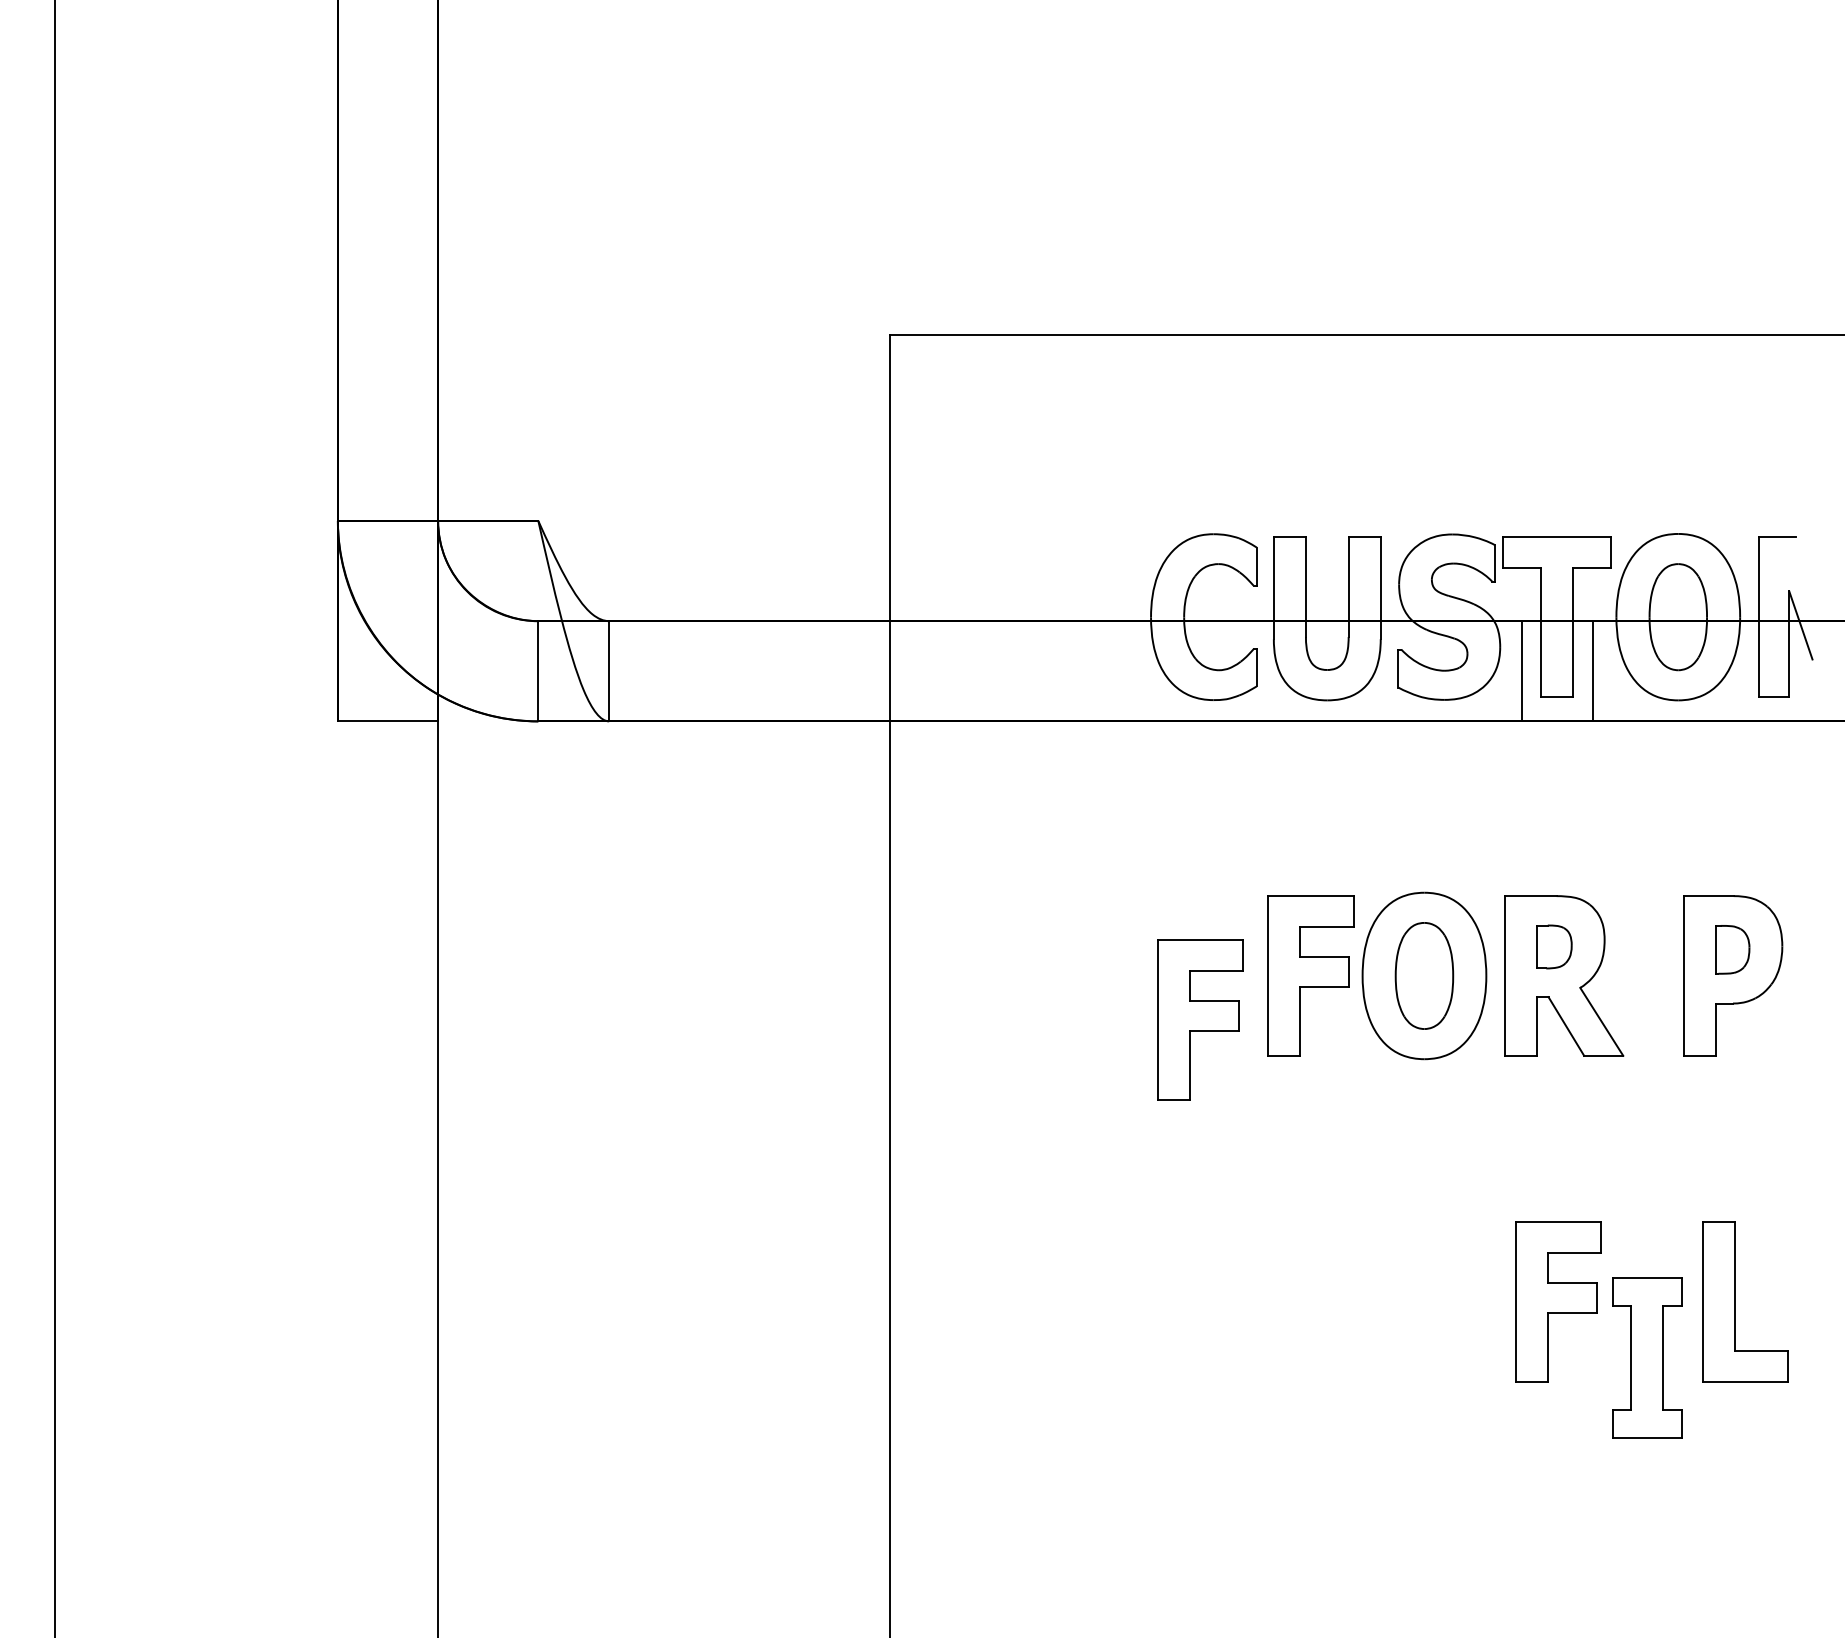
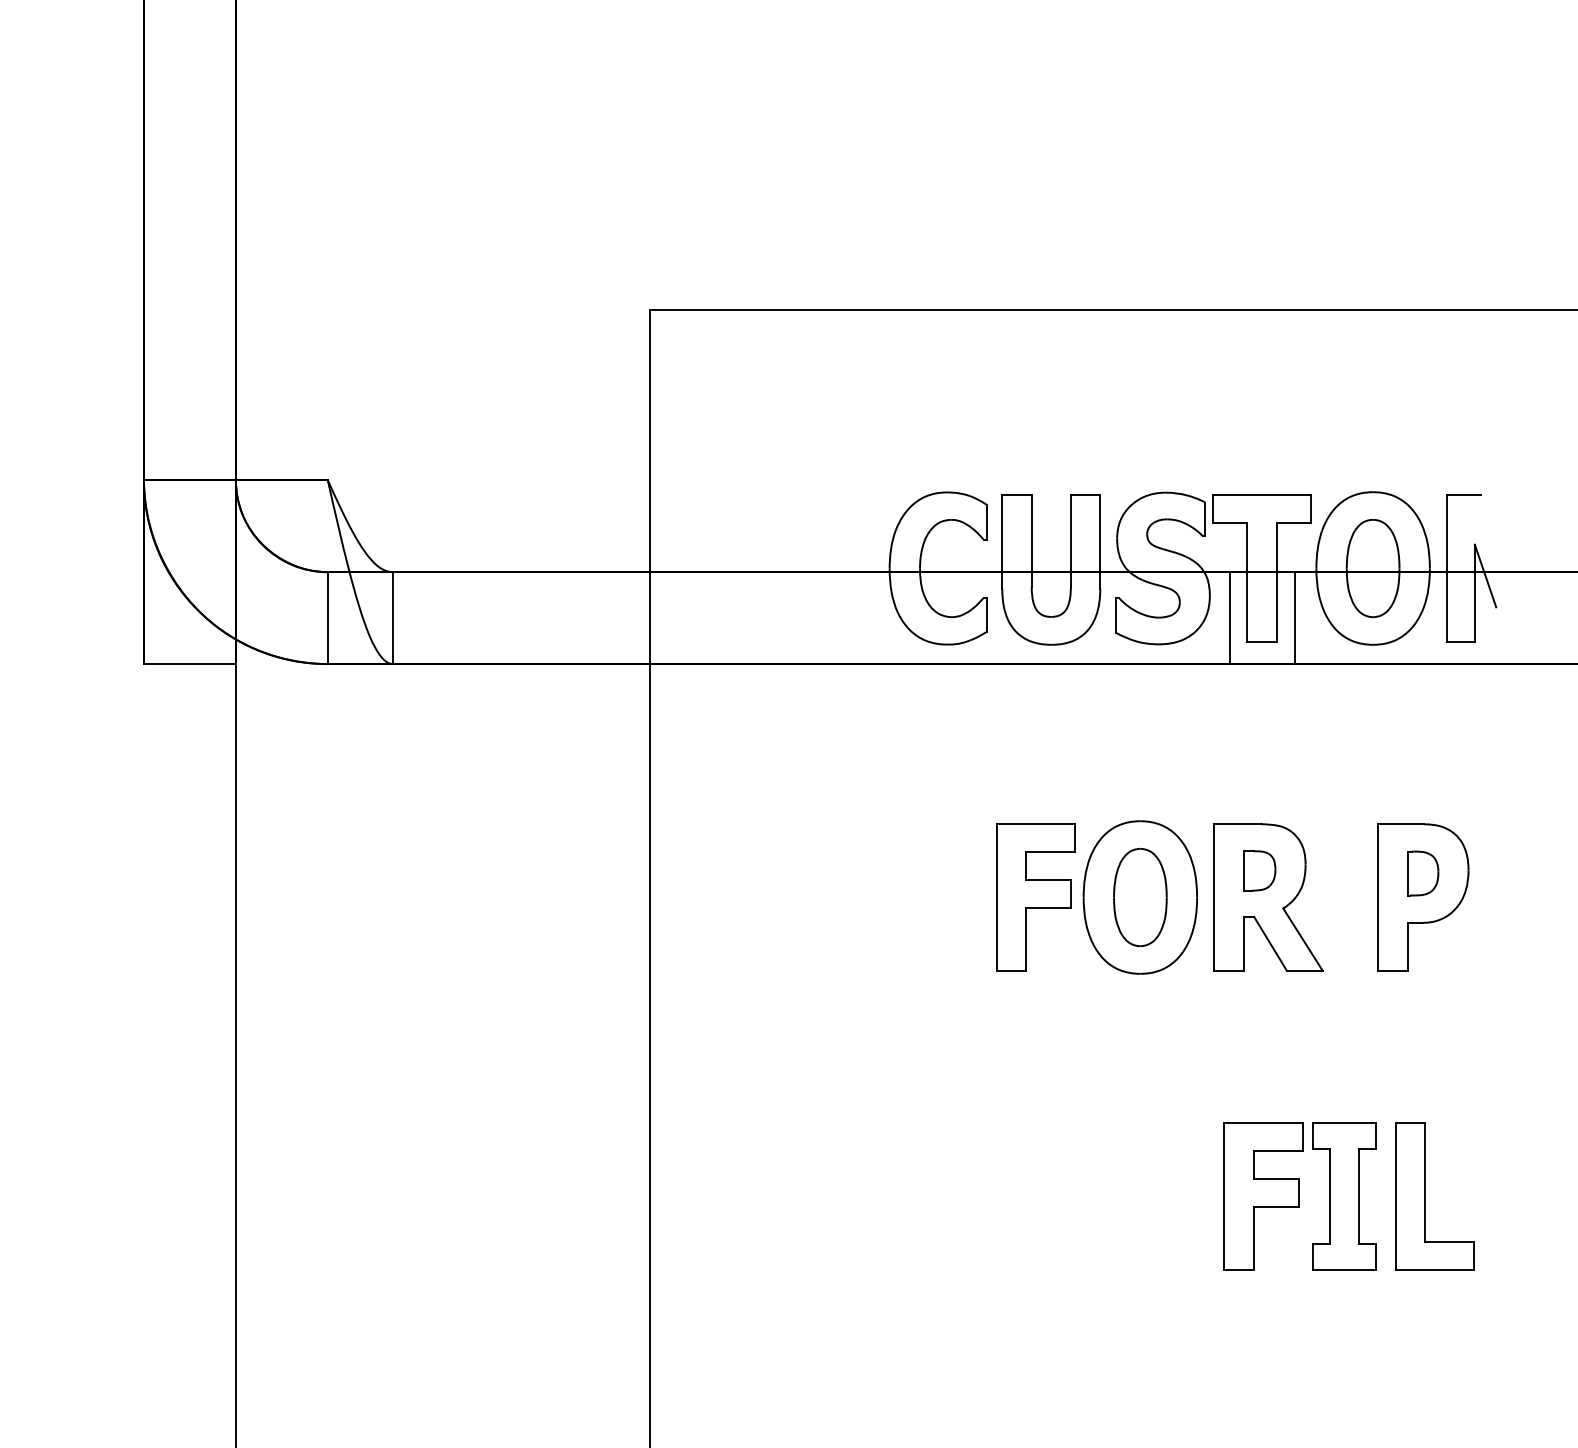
part: (1200, 1019) -> (935, 937), removed
part: (1647, 1357) -> (1344, 1196), moved

